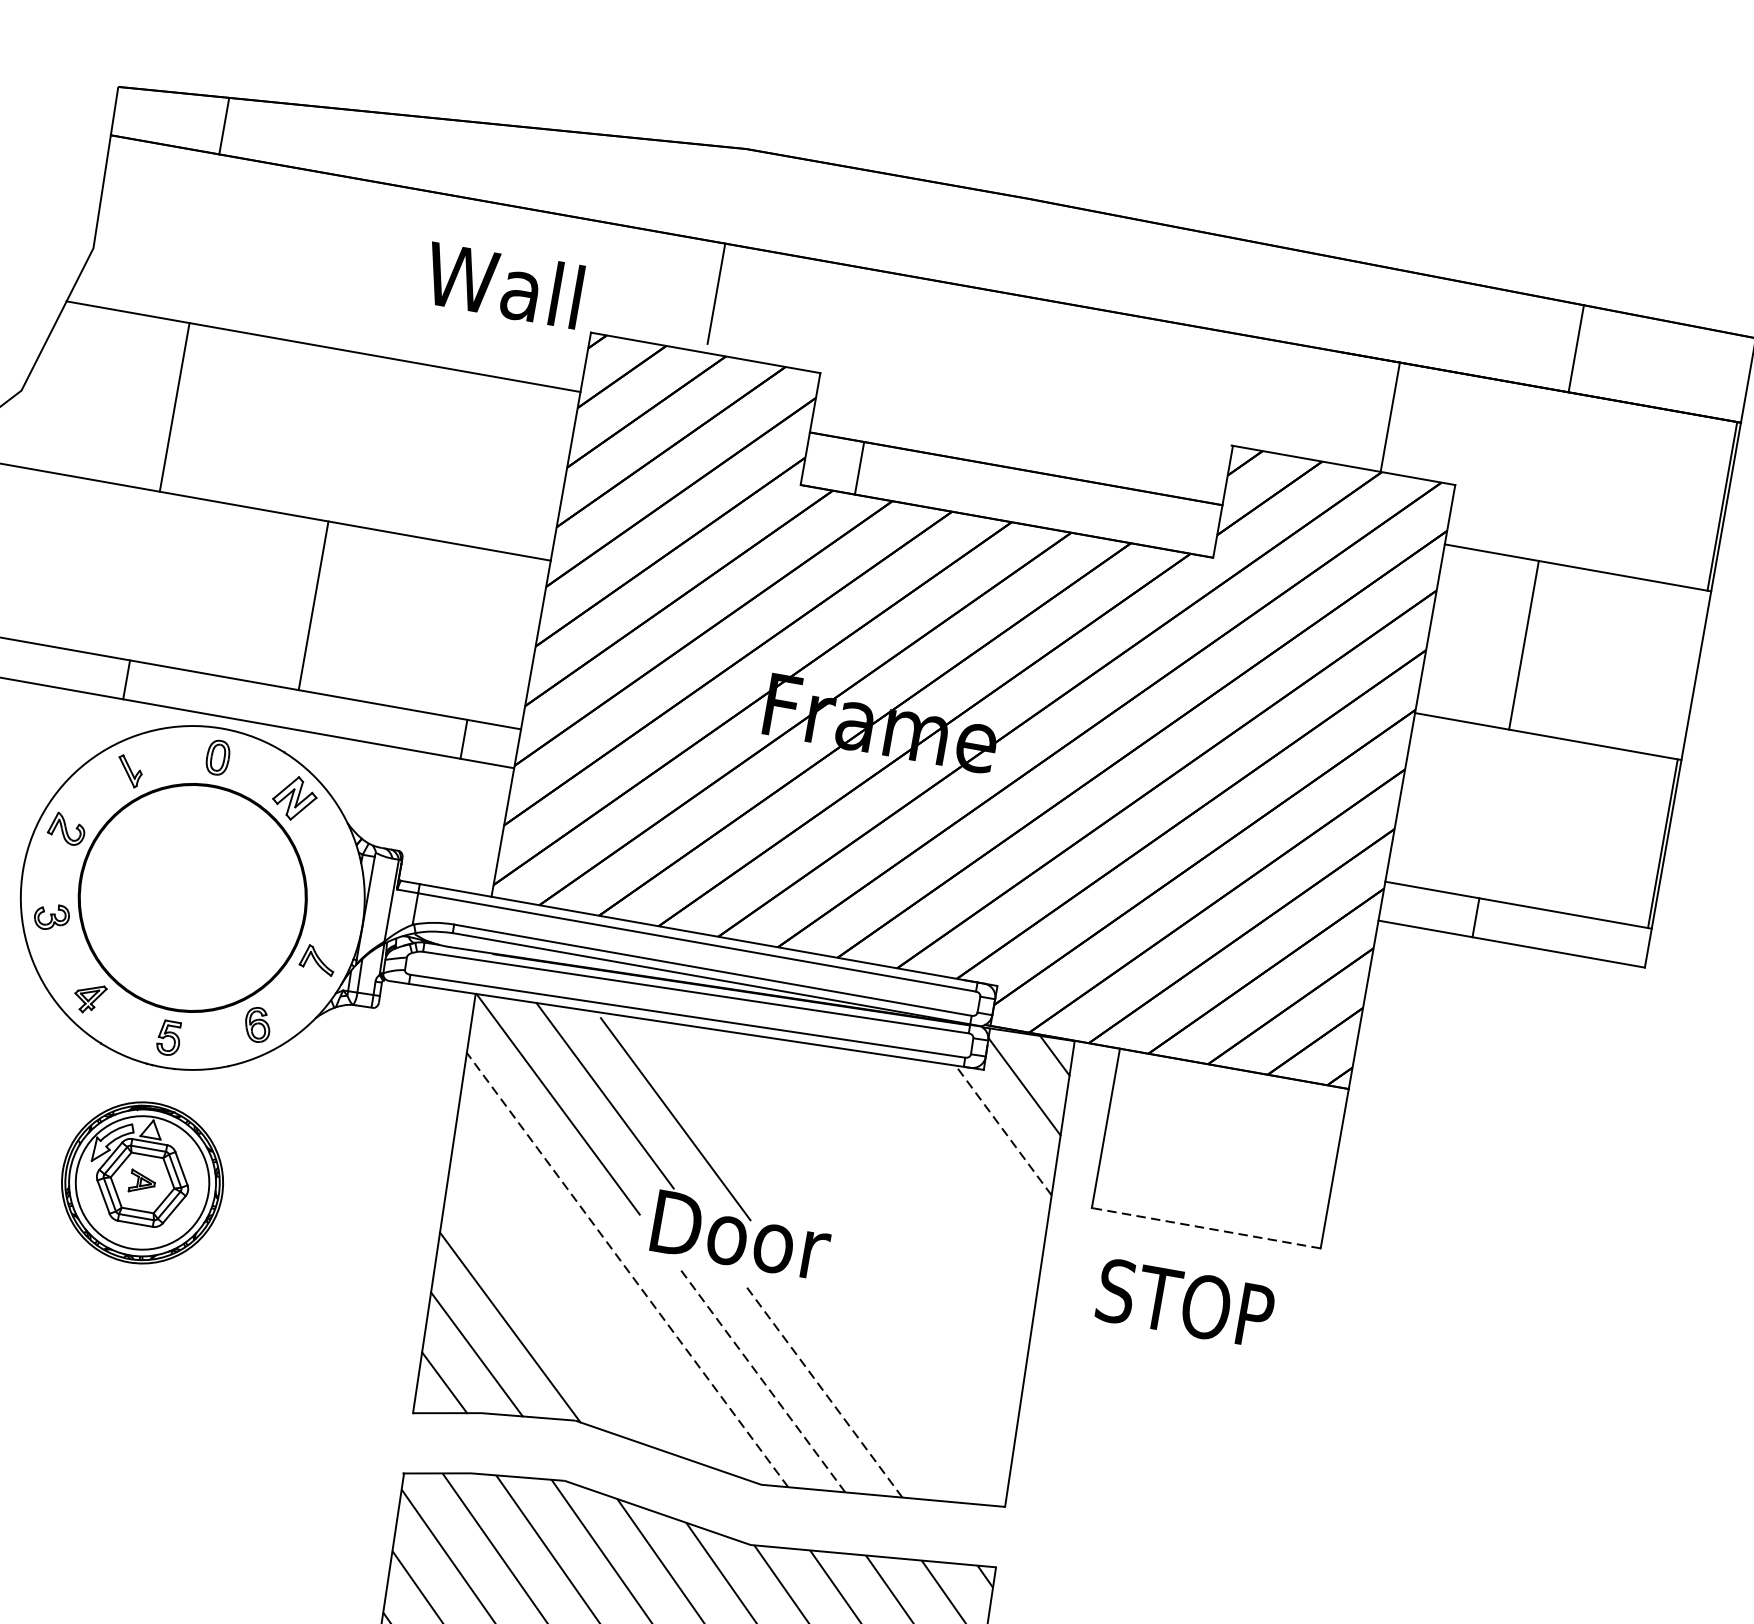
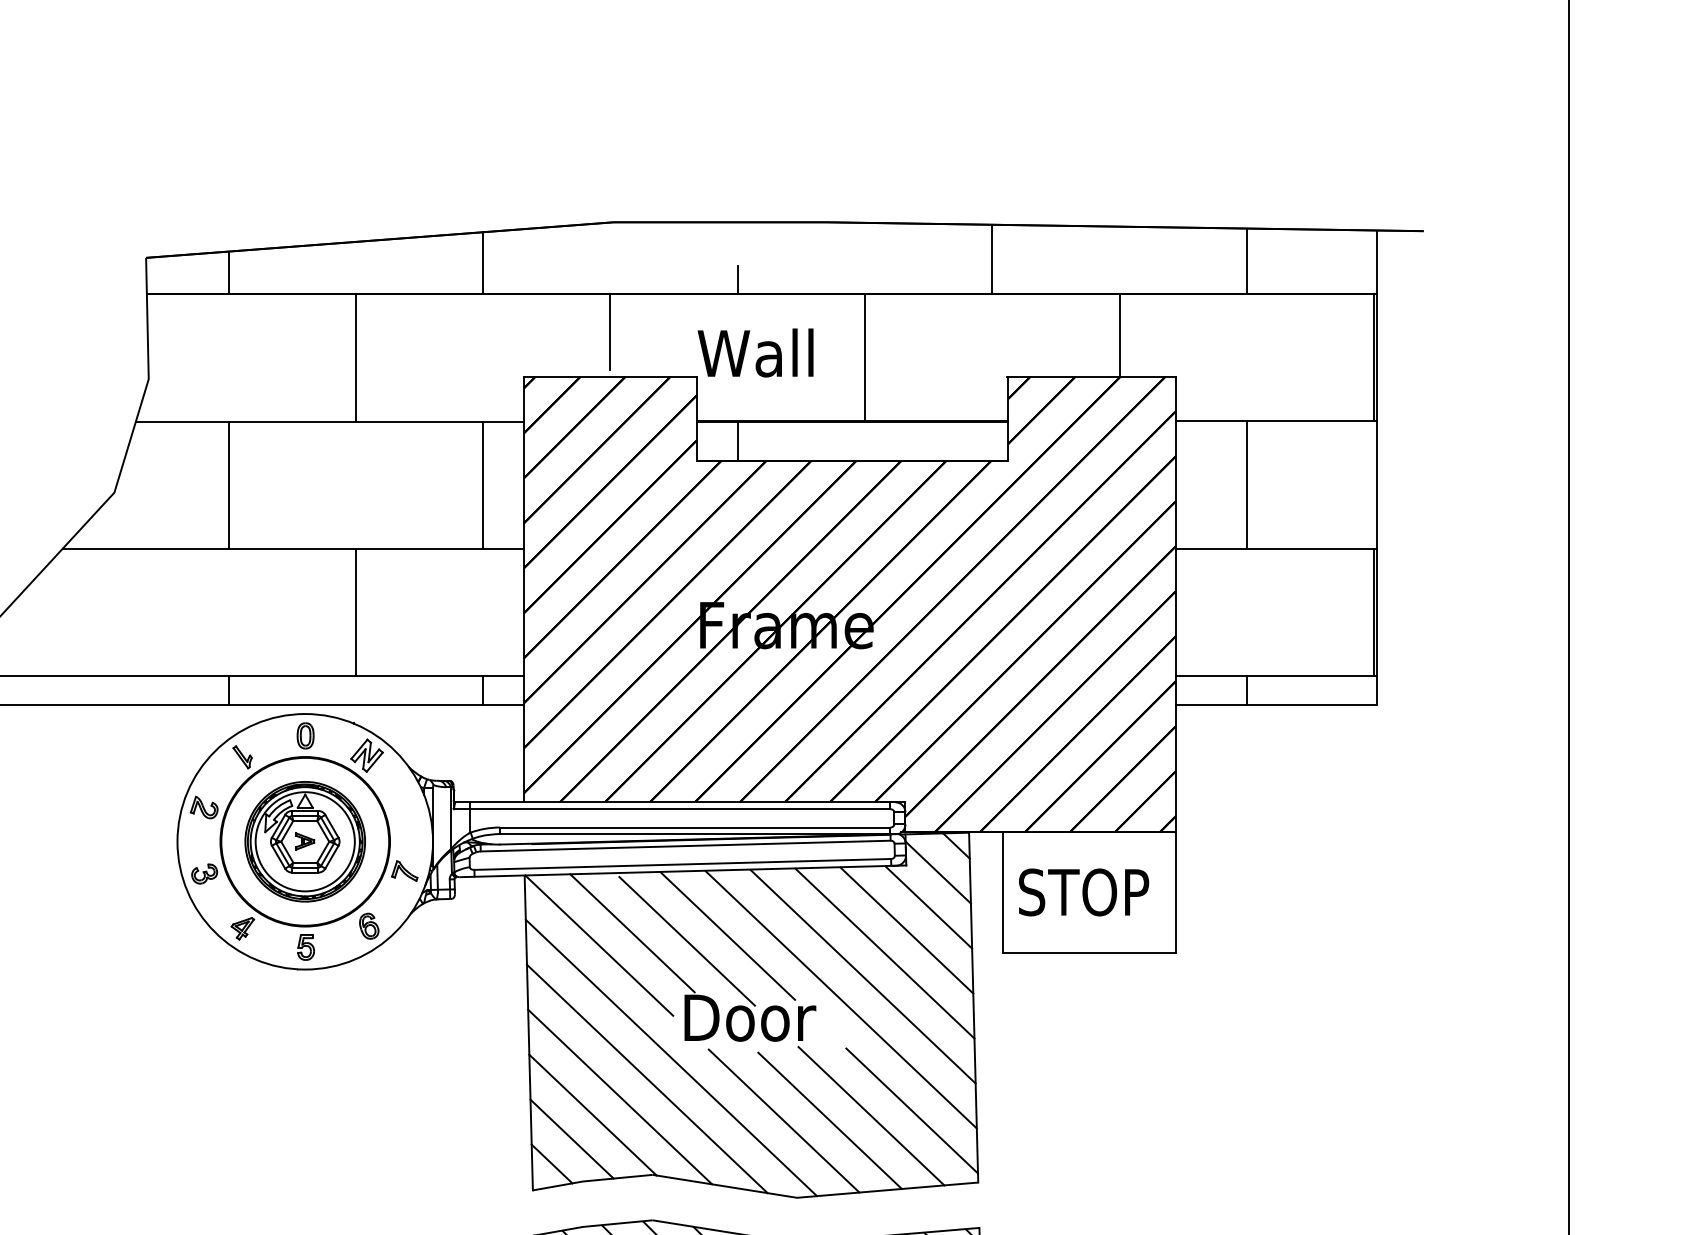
line: (564, 173) -> (483, 263), added
line: (896, 255) -> (737, 280), added
line: (372, 267) -> (355, 357), added
text: (503, 284) -> (755, 352), moved
line: (1239, 286) -> (992, 259), added
line: (1048, 387) -> (865, 357), added
line: (512, 466) -> (483, 484), added
line: (730, 1120) -> (727, 935), added
line: (1003, 1130) -> (928, 907), dashed -> solid
line: (968, 1156) -> (906, 930), added
line: (934, 1181) -> (884, 953), added
part: (141, 1182) -> (304, 841), moved
line: (899, 1206) -> (862, 976), added
line: (1206, 1227) -> (1089, 952), dashed -> solid
line: (865, 1232) -> (840, 999), added
line: (627, 1269) -> (671, 1057), dashed -> solid
line: (589, 1291) -> (646, 1078), added
text: (1186, 1303) -> (1084, 892), moved
line: (551, 1309) -> (620, 1096), added
line: (762, 1380) -> (784, 1121), dashed -> solid
line: (823, 1390) -> (830, 1120), dashed -> solid
line: (879, 1394) -> (871, 1116), added
line: (934, 1396) -> (912, 1110), added

